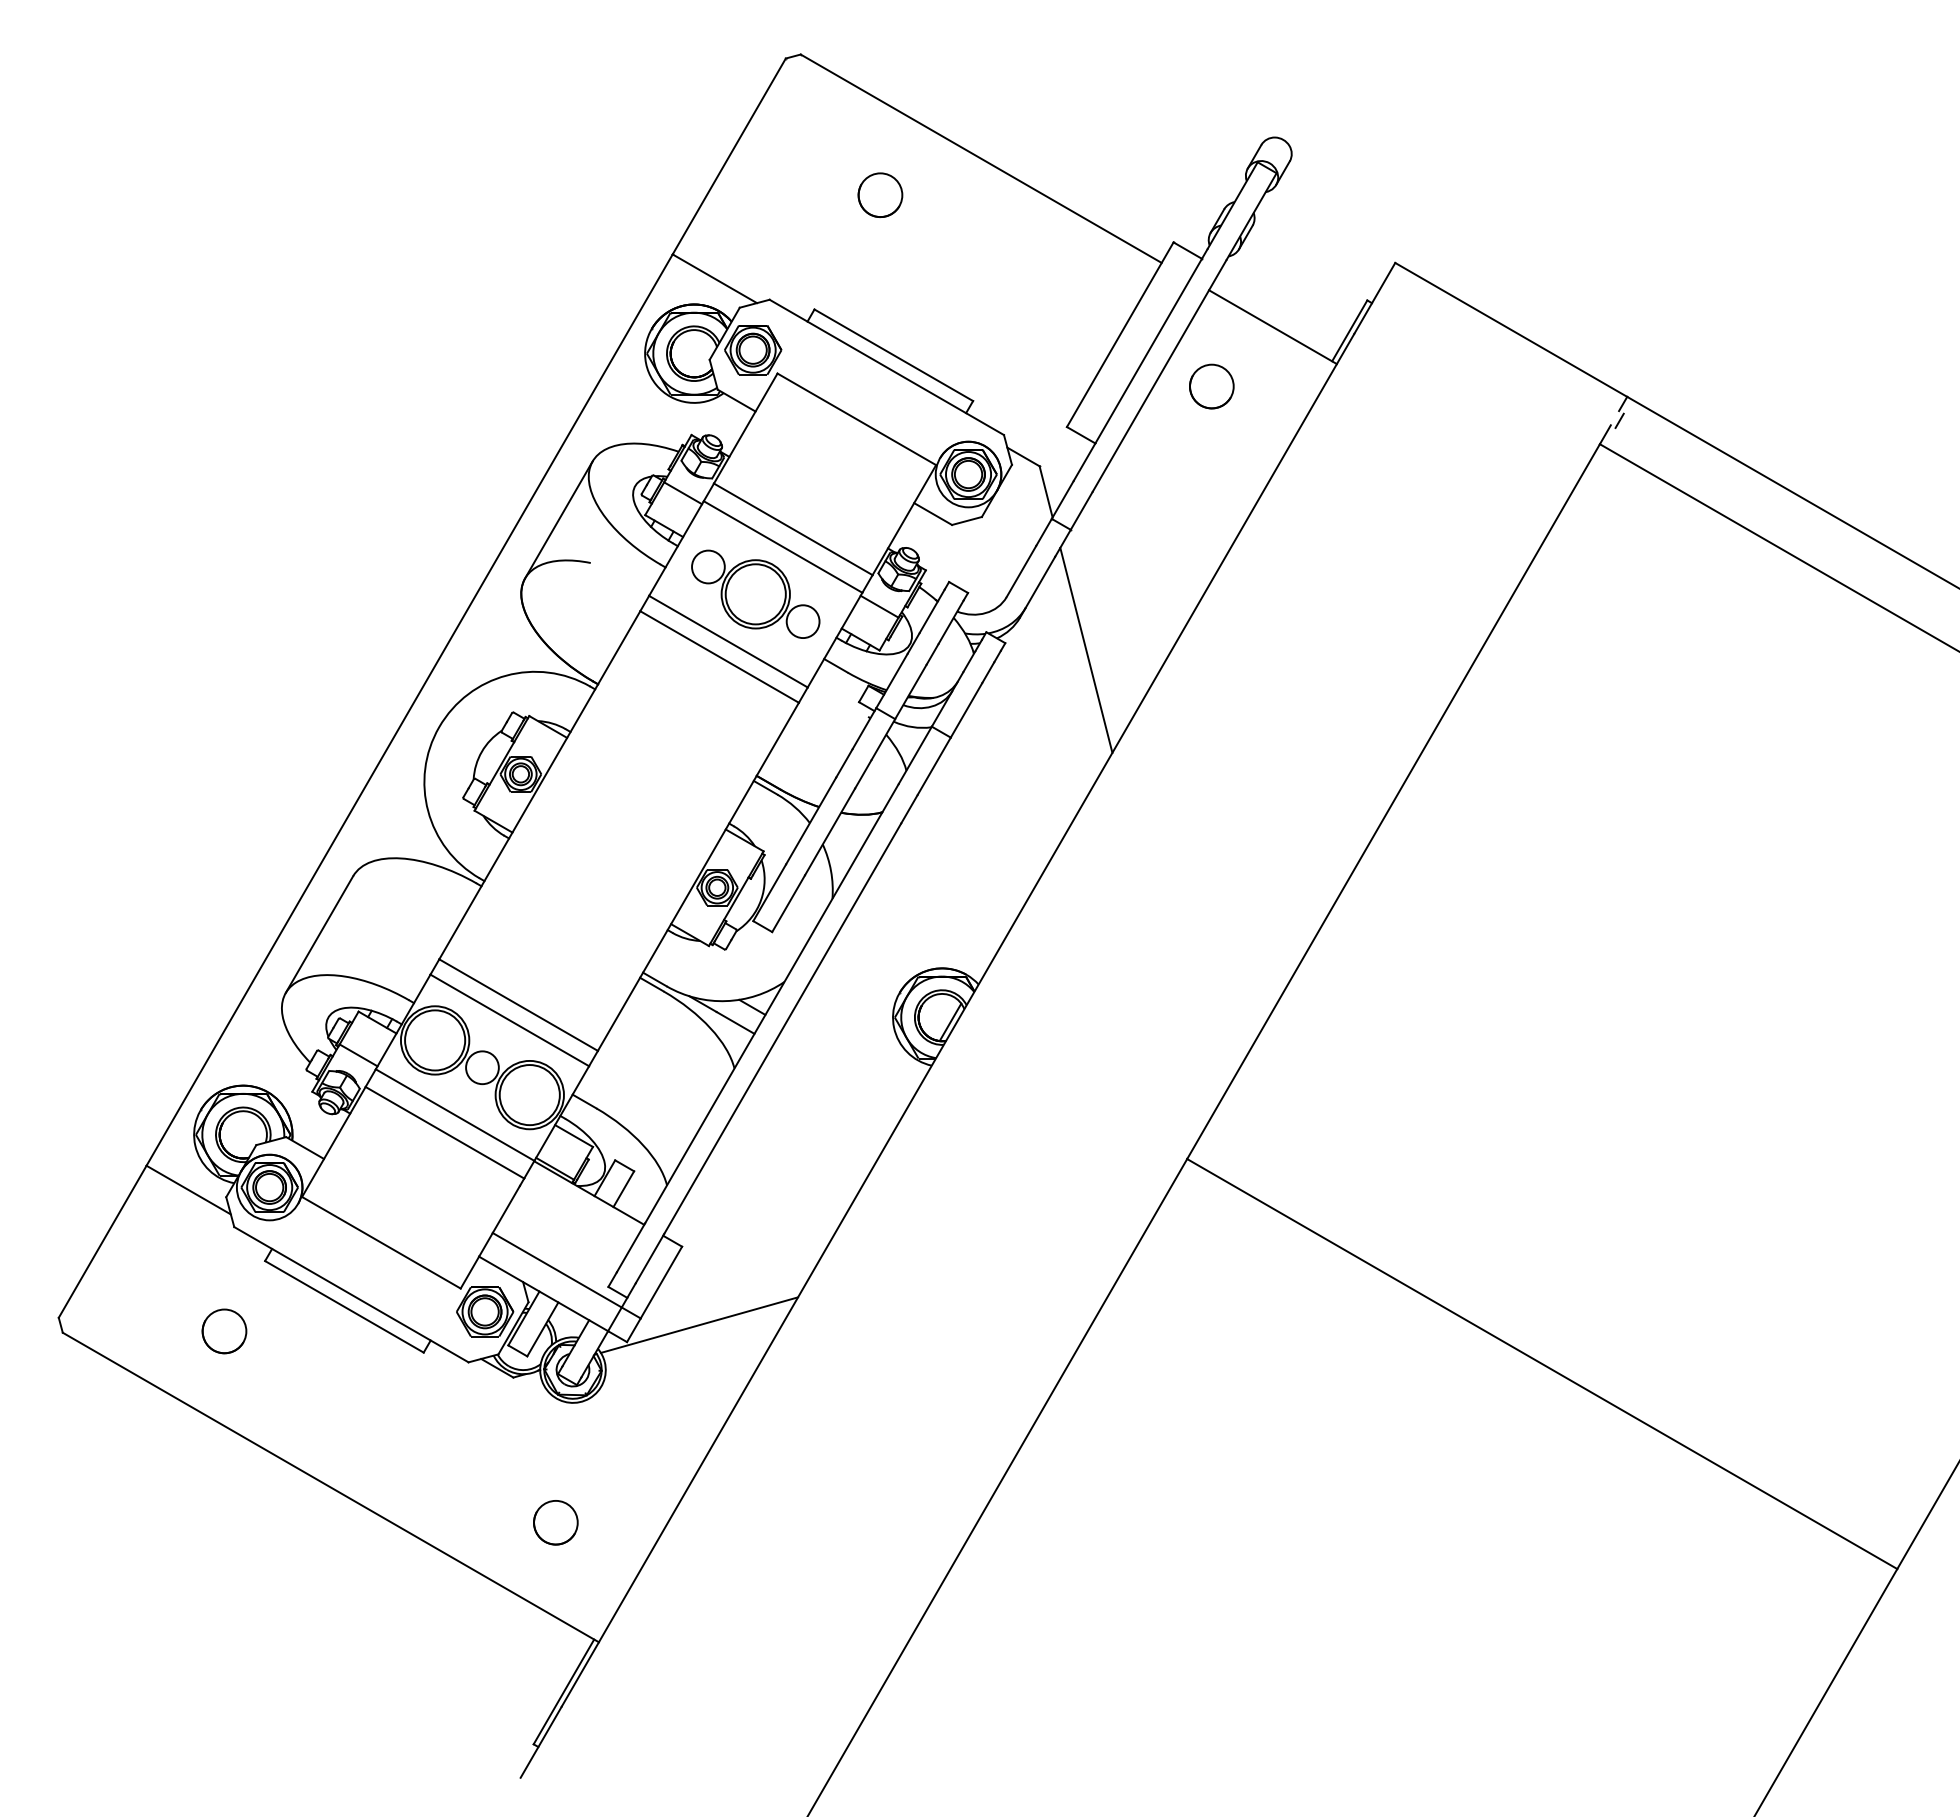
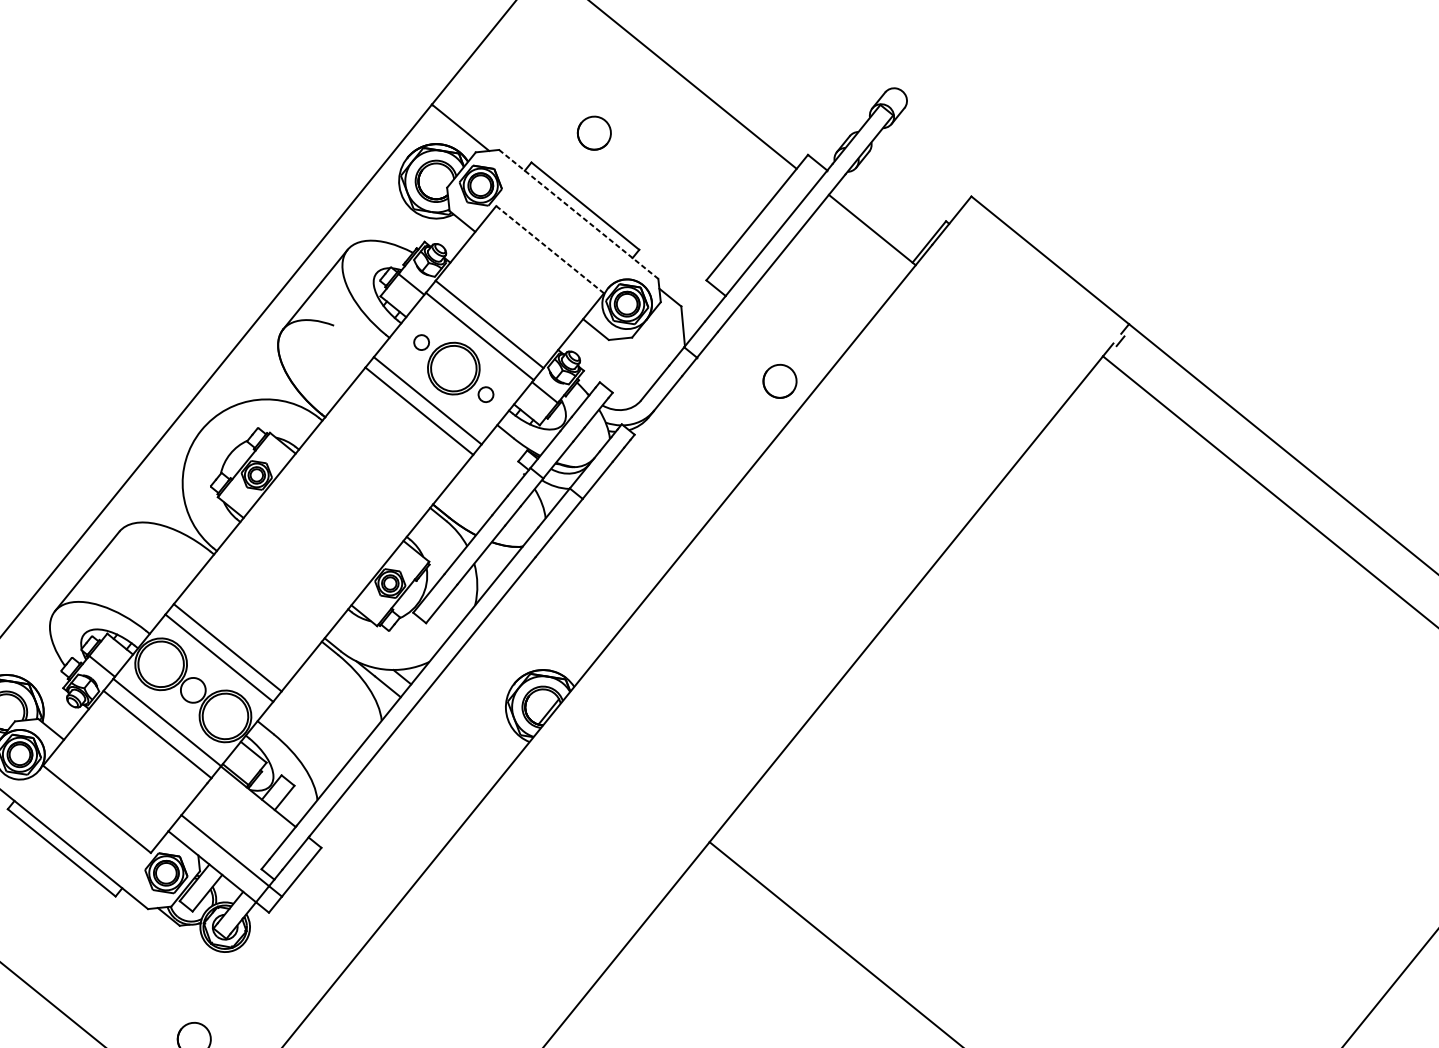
part: (880, 194) -> (594, 132), moved
line: (887, 367) -> (579, 214), solid -> dashed
part: (1211, 386) -> (779, 381), moved
line: (856, 419) -> (549, 249), solid -> dashed
circle: (708, 566) -> (421, 342), size x0.6
circle: (802, 621) -> (485, 394), size x0.6
line: (1086, 649) -> (694, 449), removed
line: (699, 1324) -> (325, 908), removed

